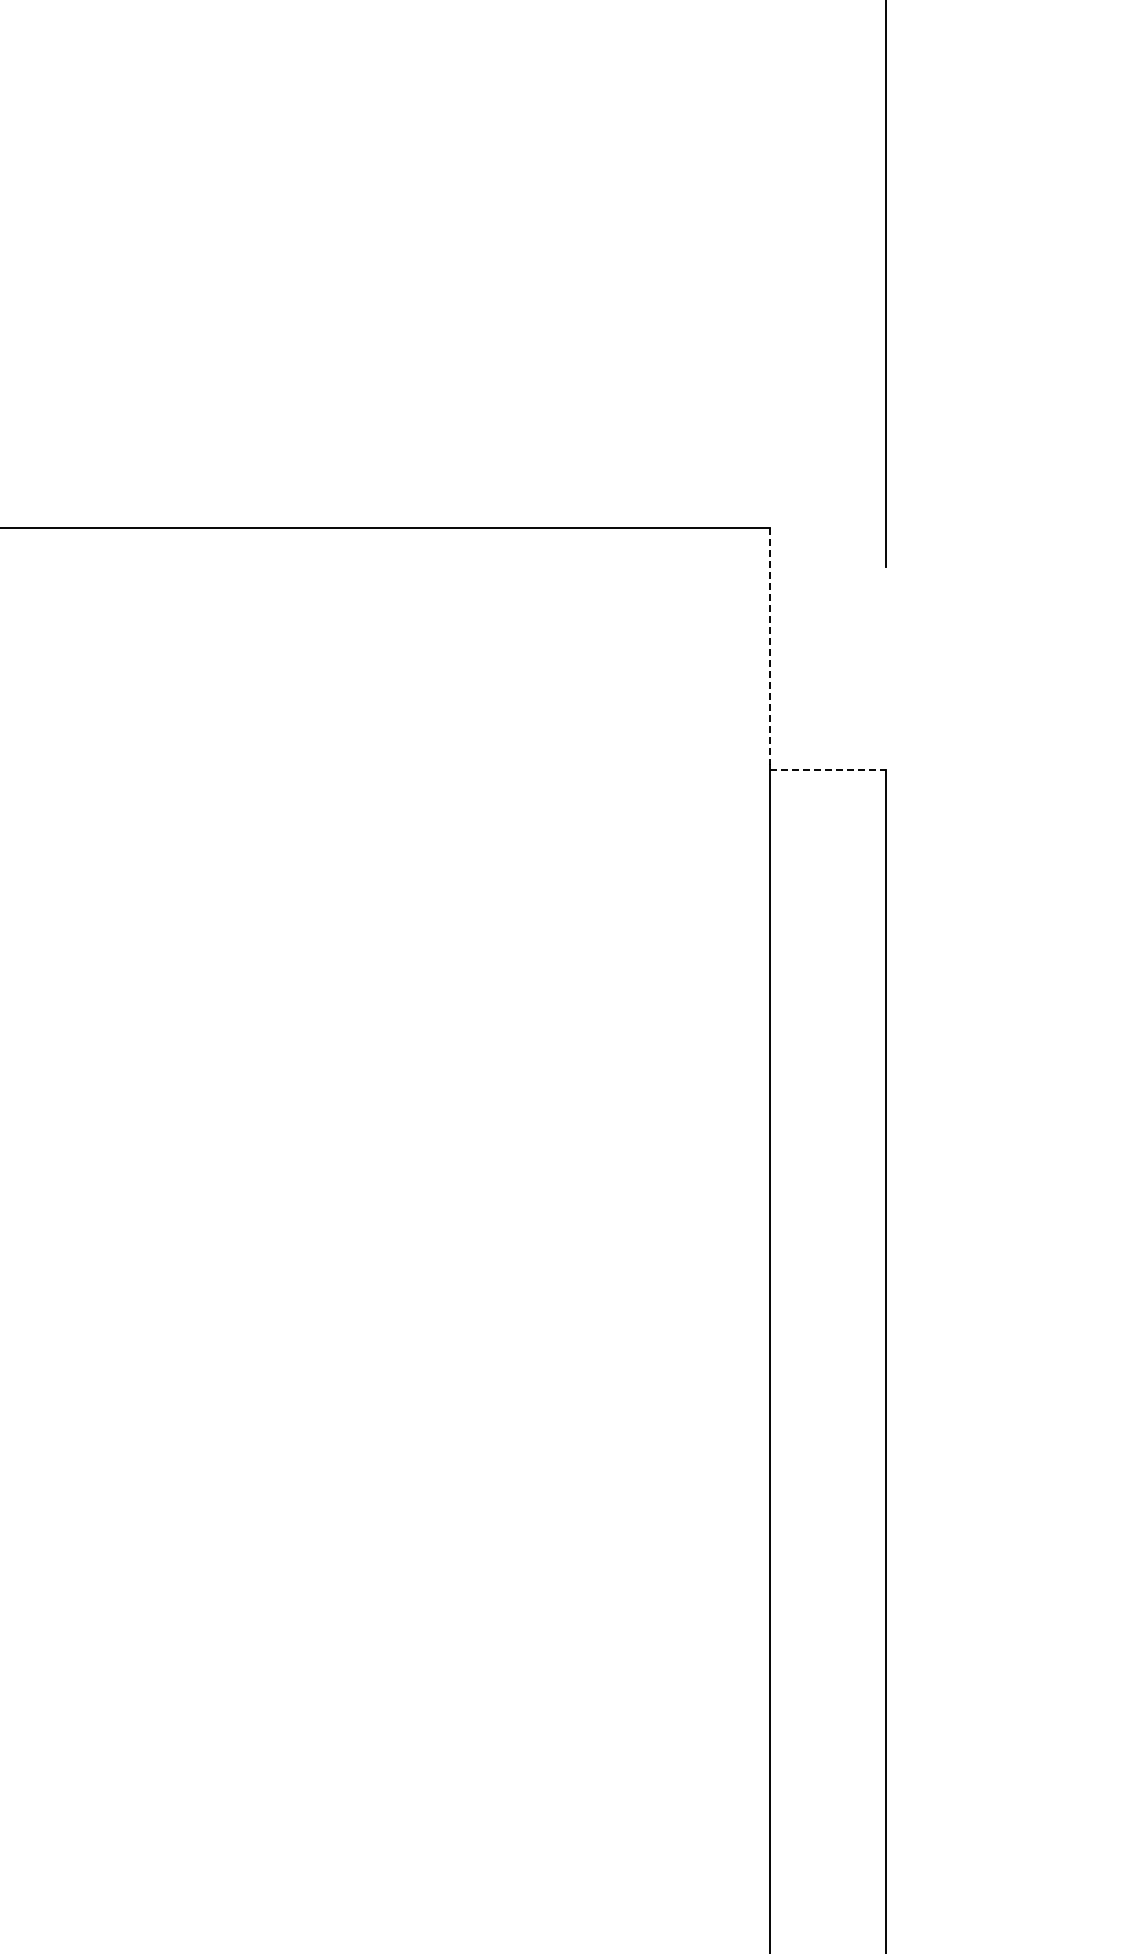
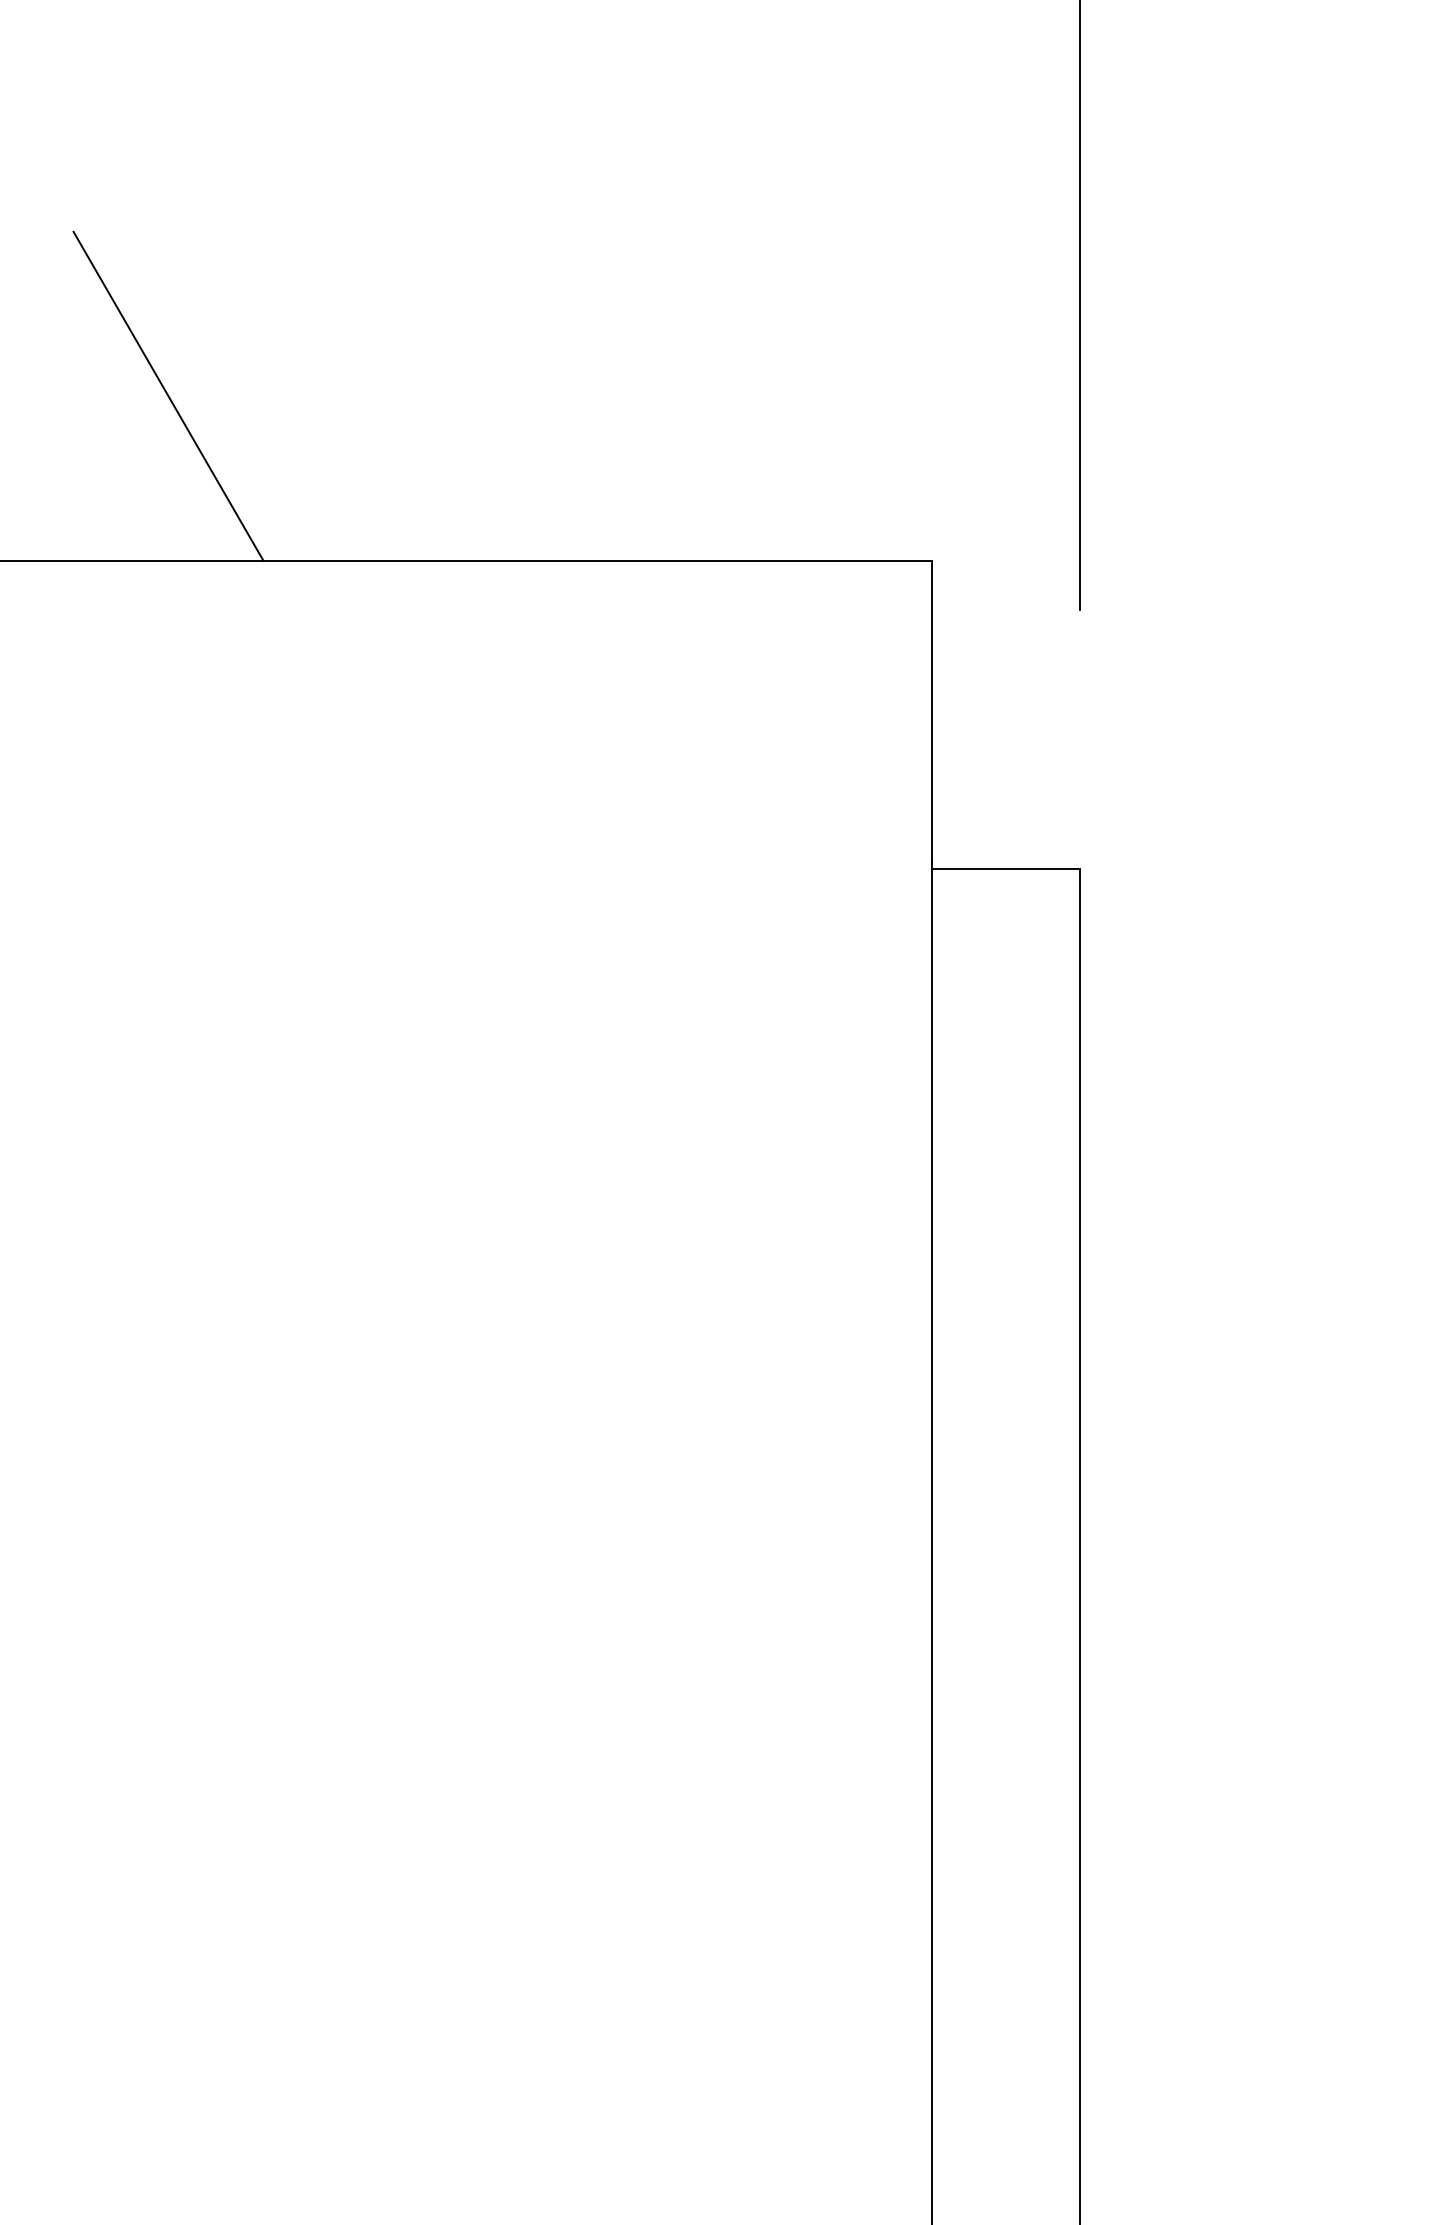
line: (170, 399) -> (167, 396), added
line: (770, 647) -> (932, 712), dashed -> solid
line: (827, 770) -> (1005, 869), dashed -> solid

